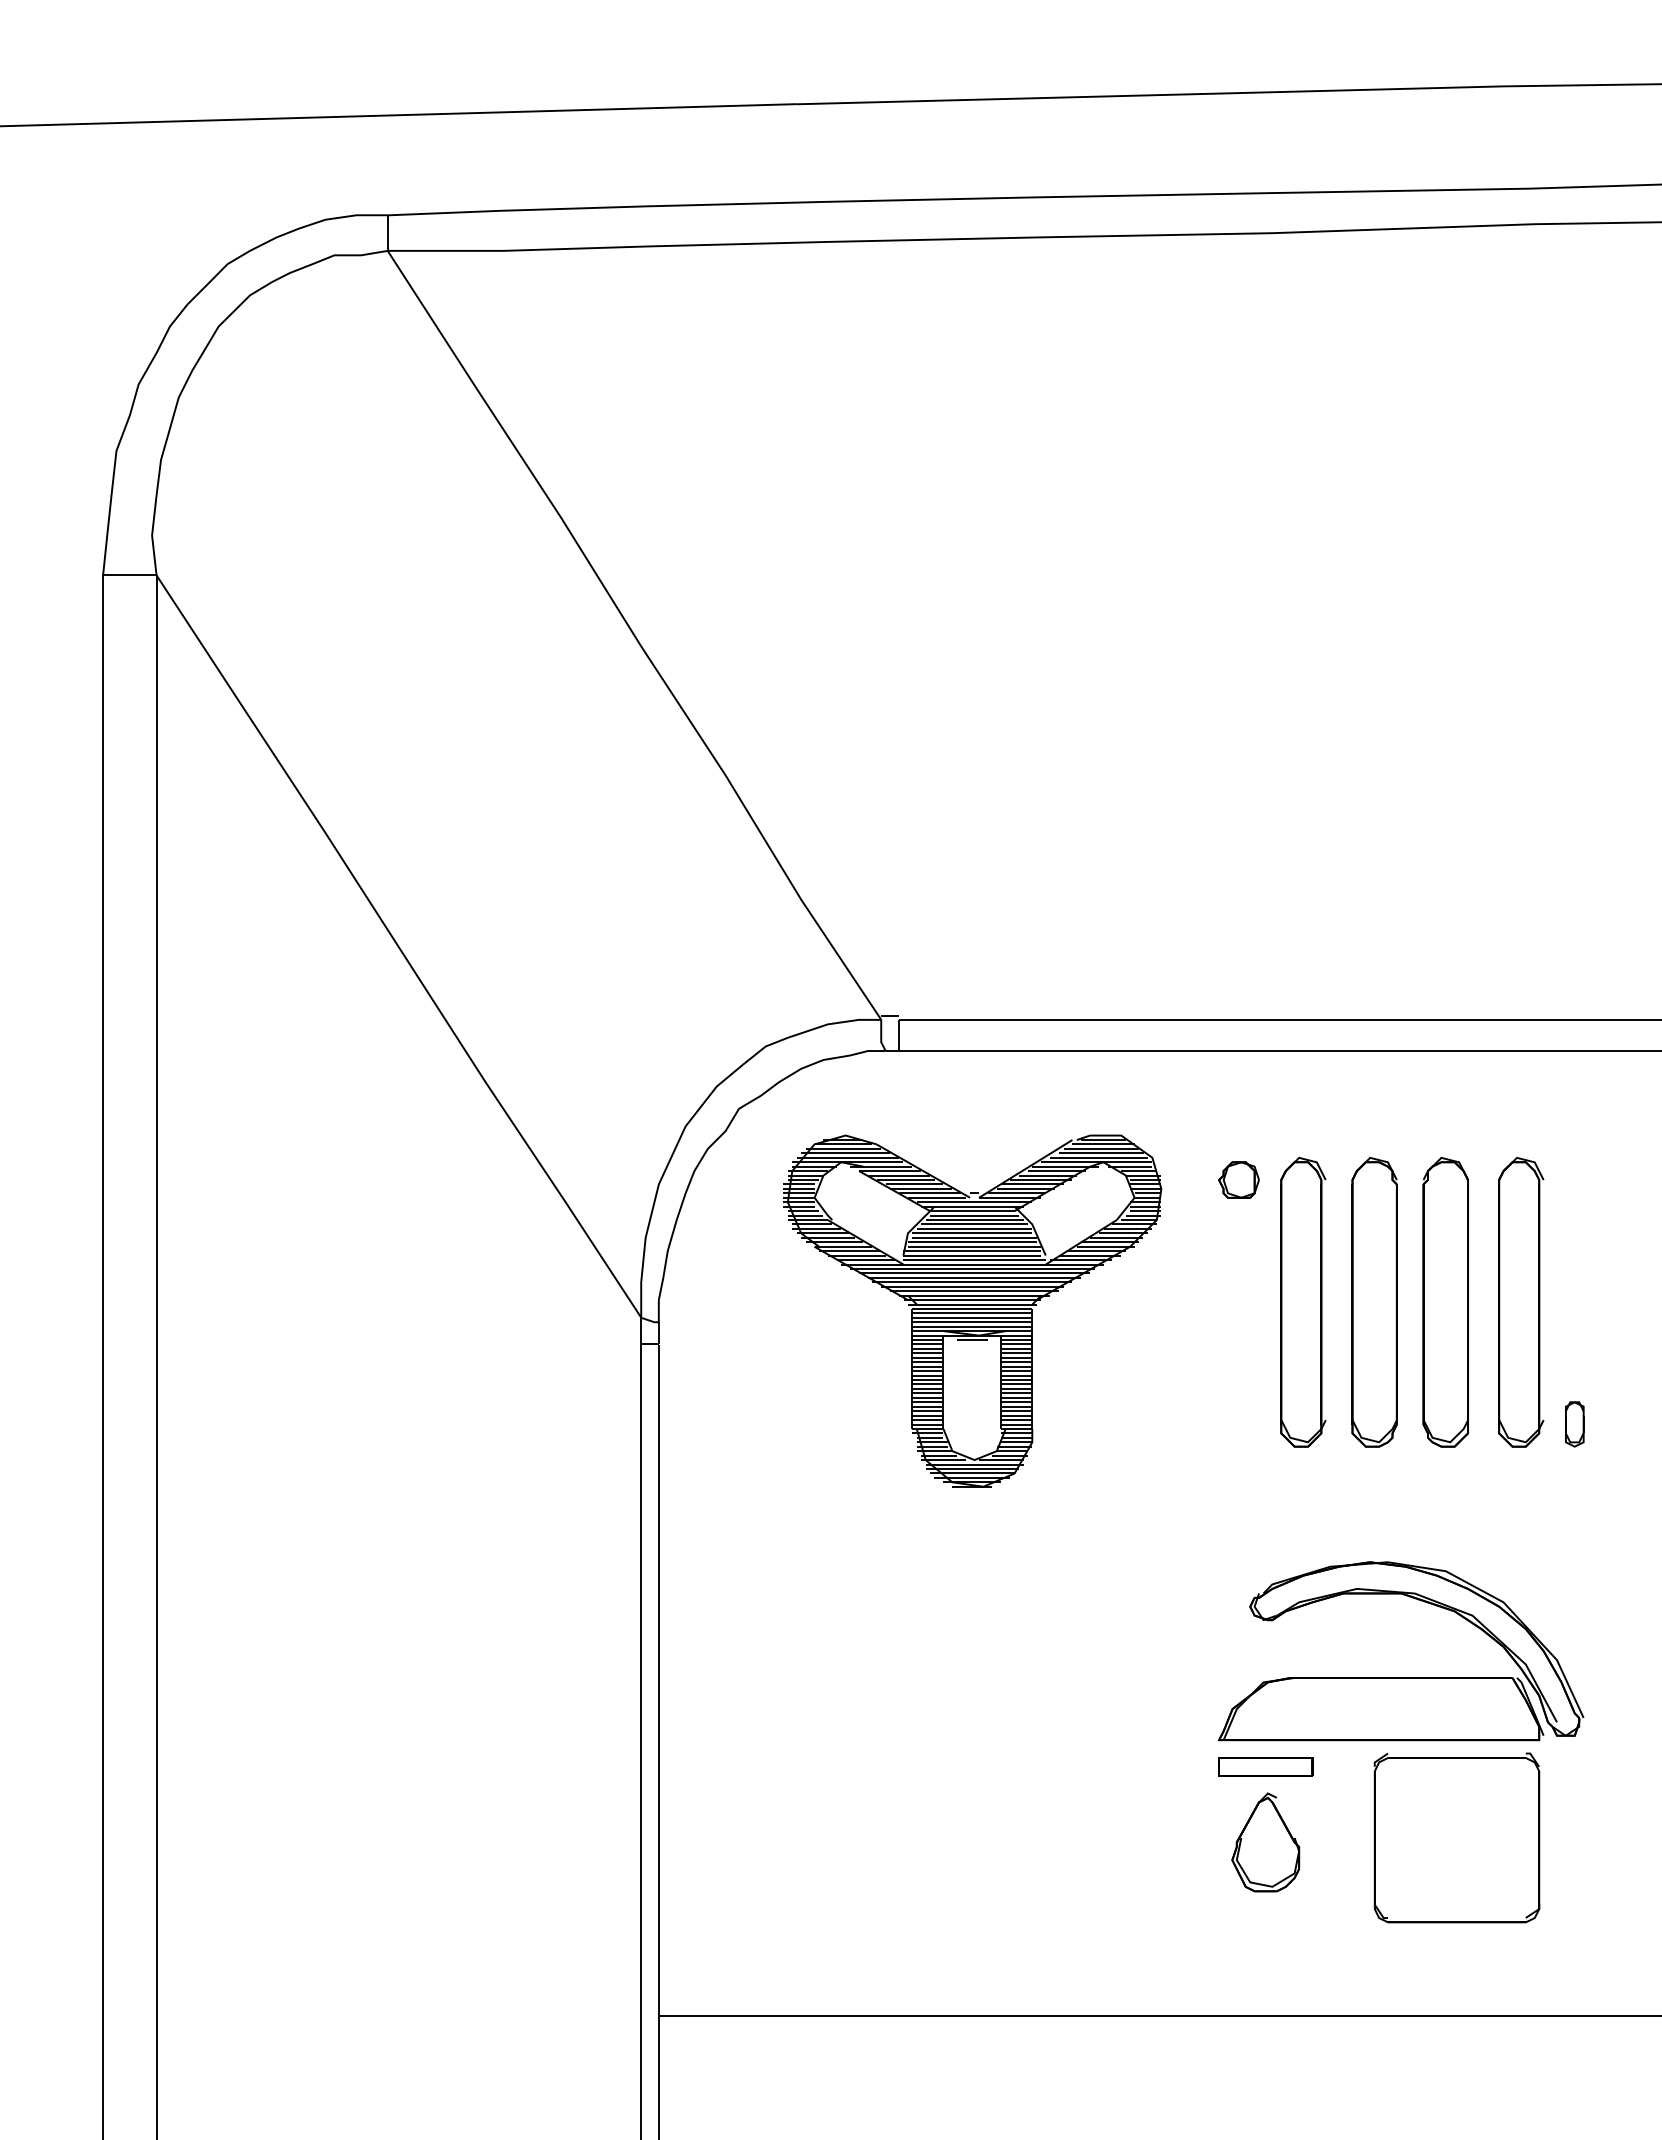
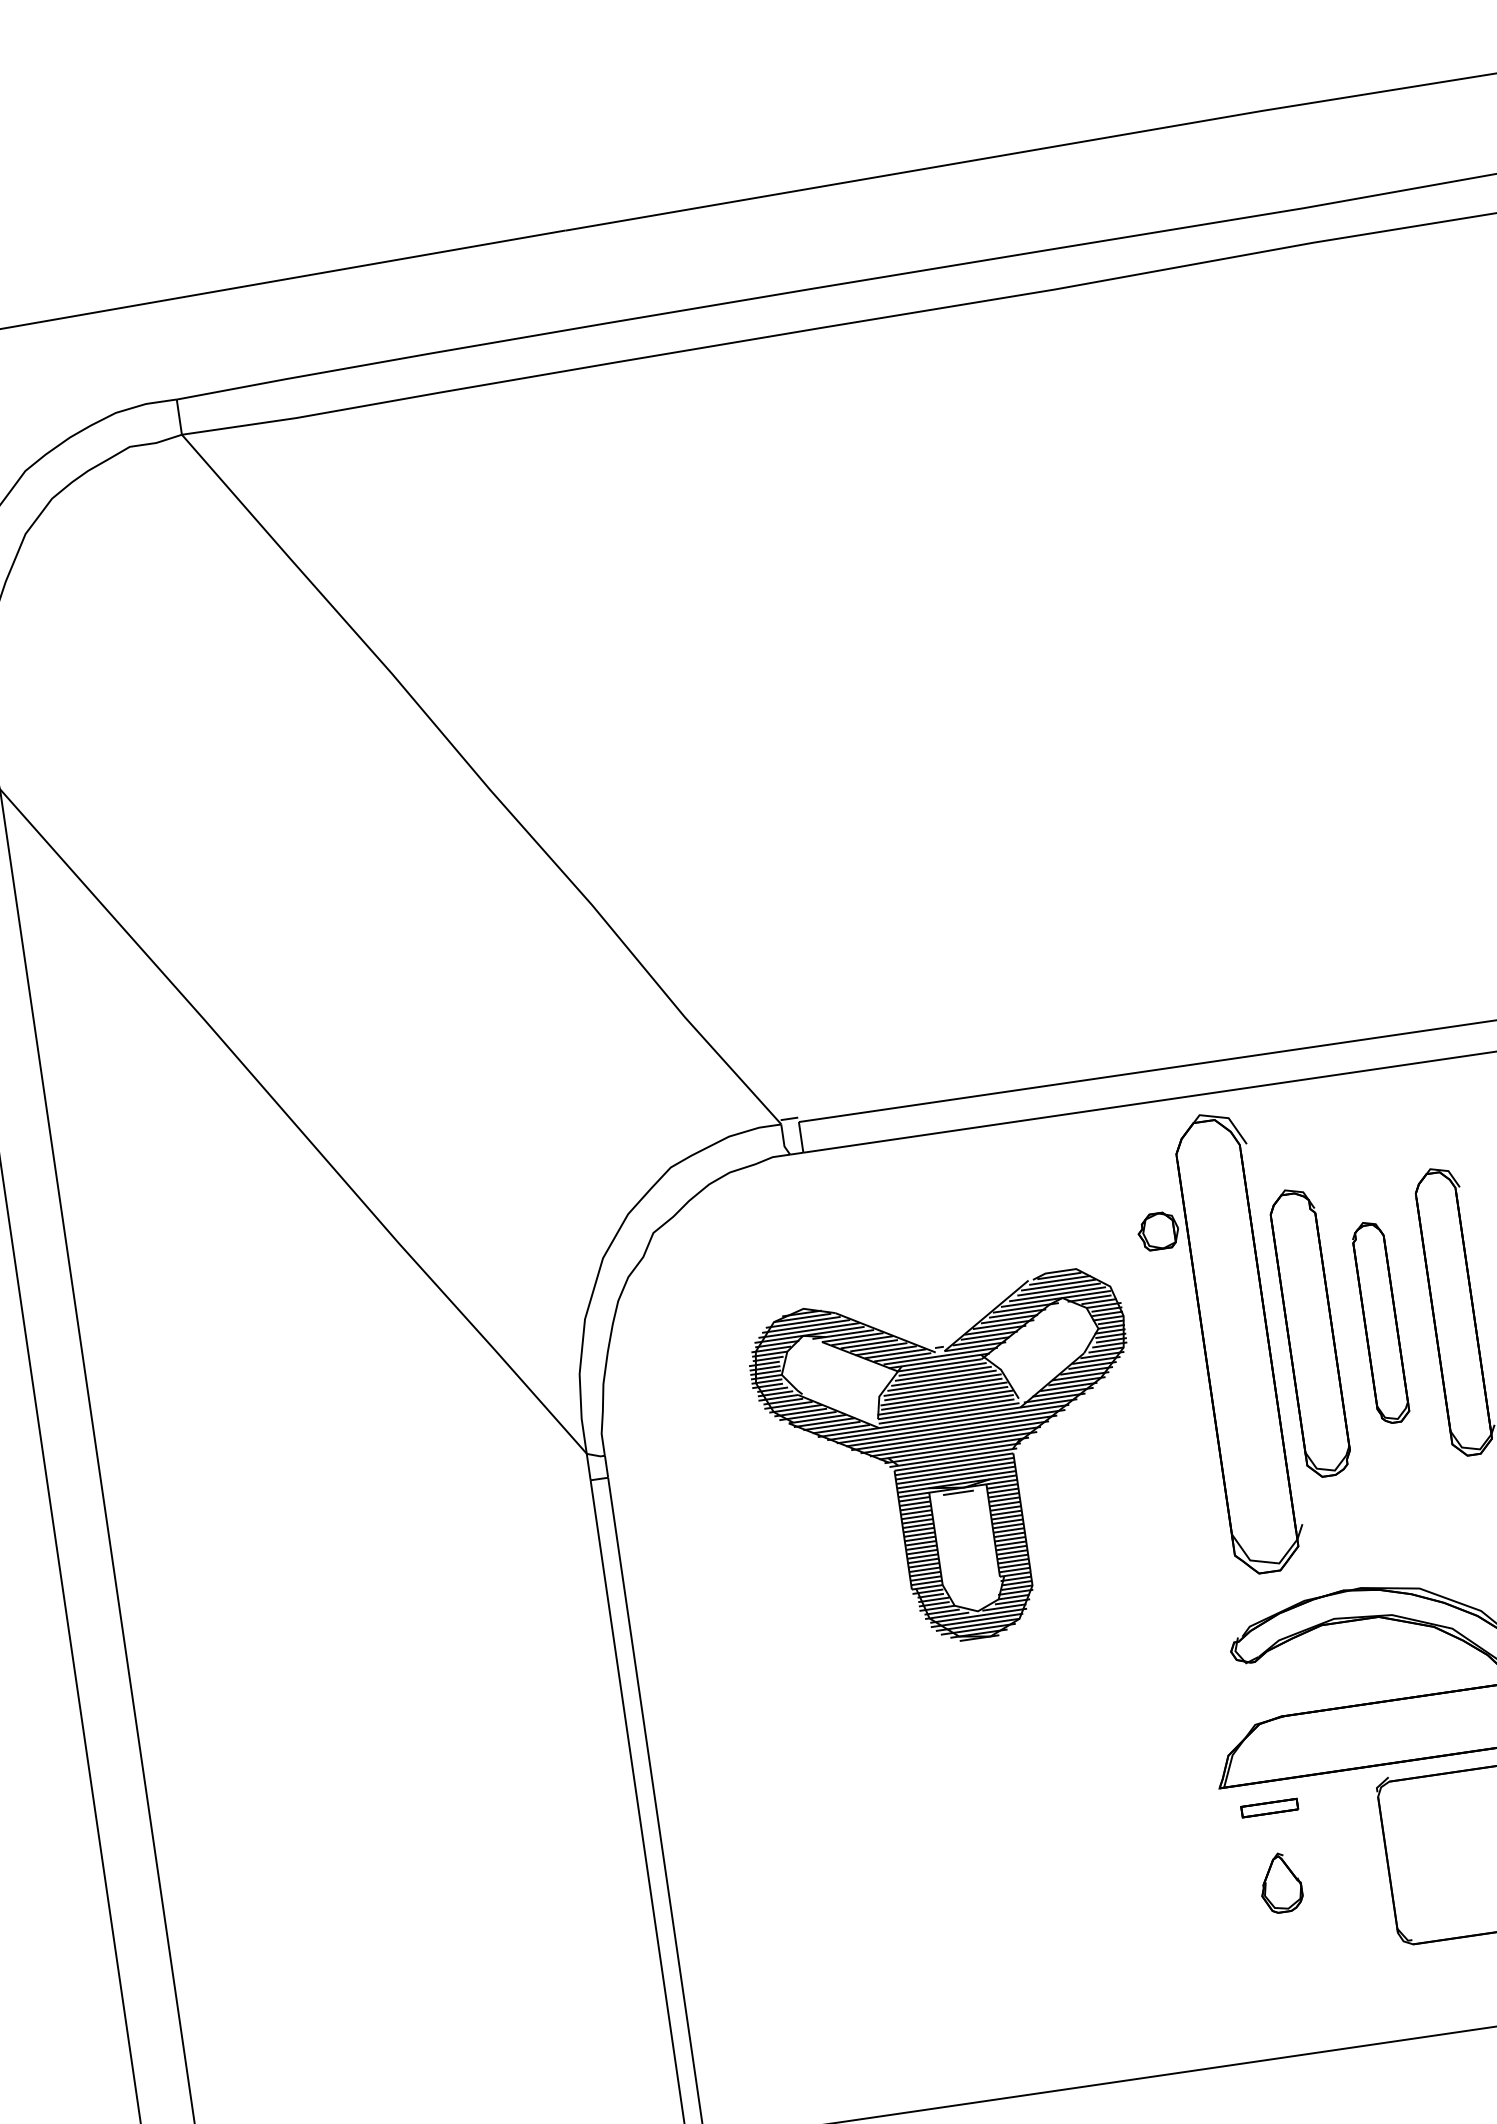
part: (1303, 1302) -> (1239, 1343), size x1.6
part: (1445, 1302) -> (1380, 1322), size x0.7
part: (972, 1310) -> (954, 1463), moved
part: (1265, 1766) -> (1269, 1807), size x0.6
part: (1265, 1842) -> (1280, 1882), size x0.6

